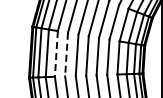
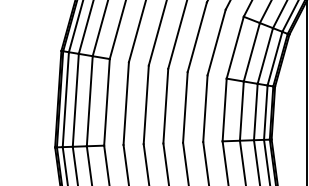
line: (56, 53) -> (107, 101), dashed -> solid
line: (66, 54) -> (126, 103), dashed -> solid

